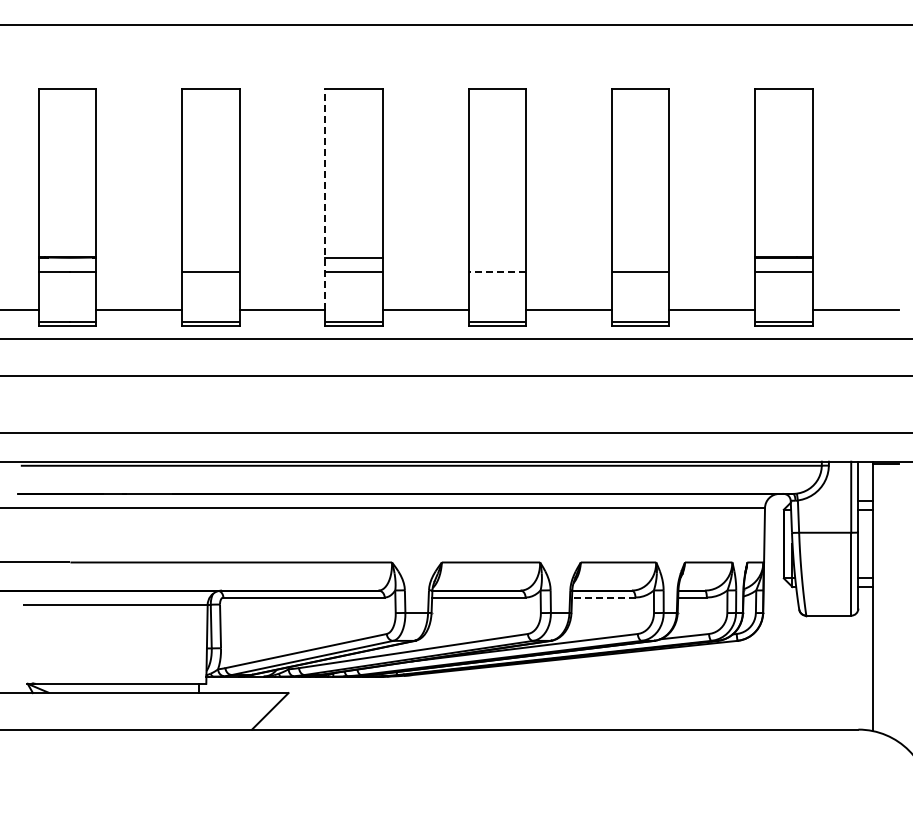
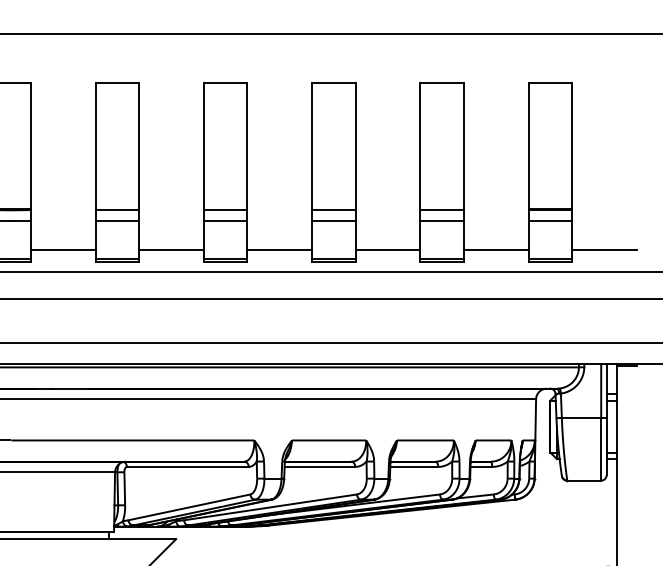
line: (325, 199) -> (204, 166), dashed -> solid
line: (210, 257) -> (117, 210), added
line: (497, 257) -> (334, 210), added
line: (640, 257) -> (442, 210), added
line: (497, 271) -> (334, 220), dashed -> solid
line: (603, 597) -> (414, 466), dashed -> solid

